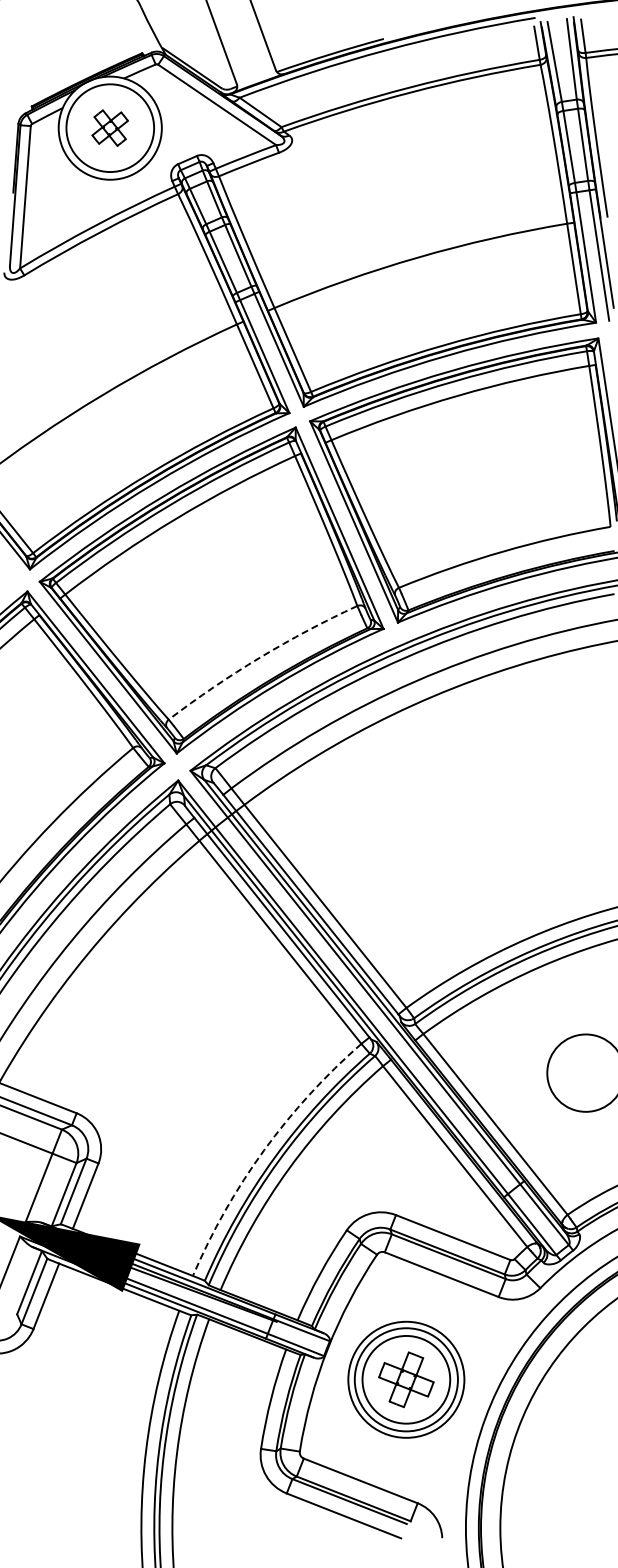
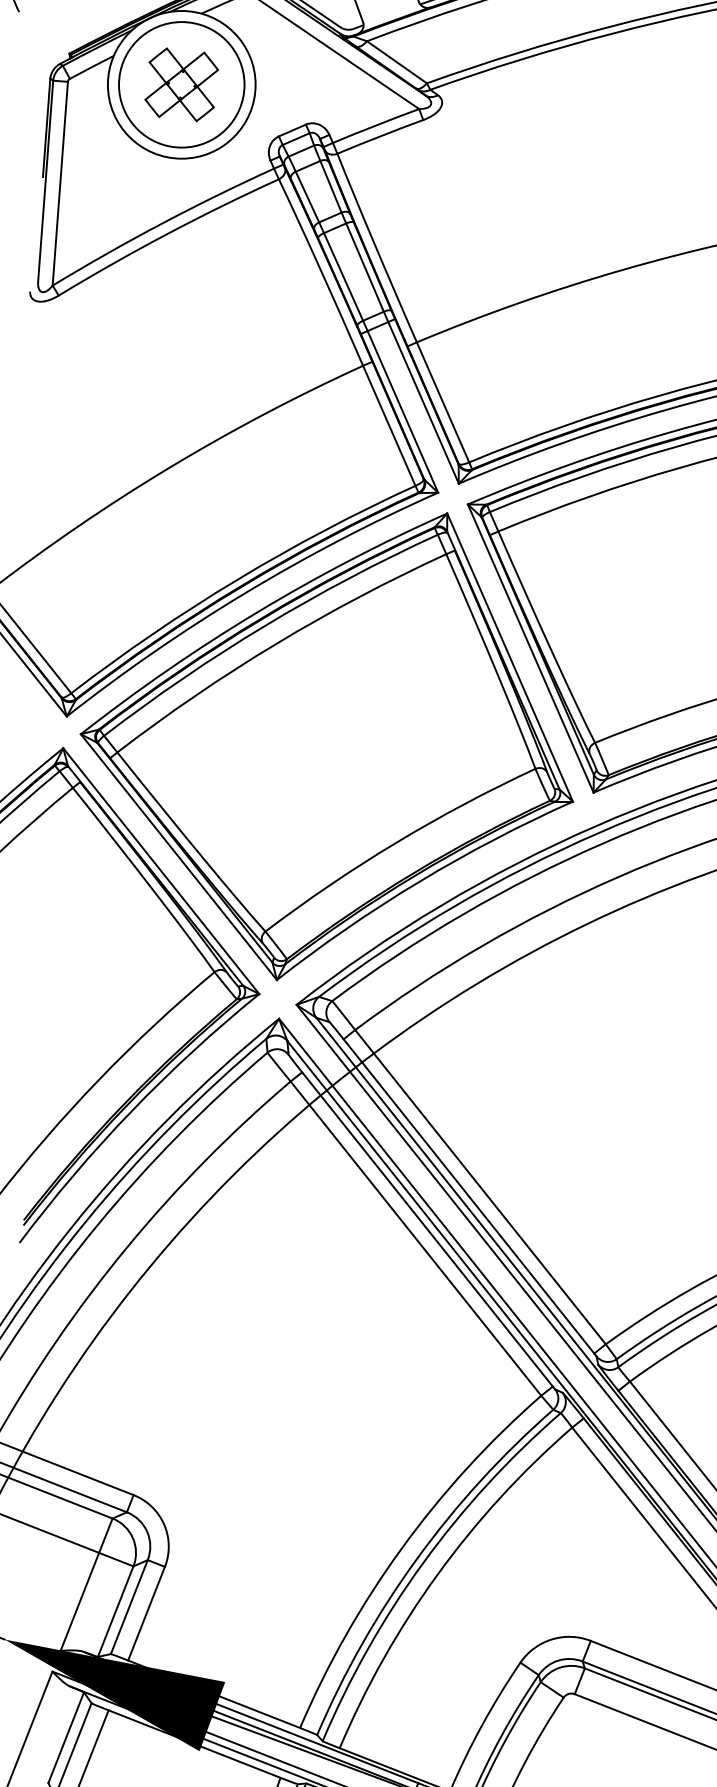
part: (109, 127) -> (180, 83), size x1.43
arc: (259, 657) -> (395, 842), dashed -> solid
arc: (264, 1150) -> (402, 1548), dashed -> solid

